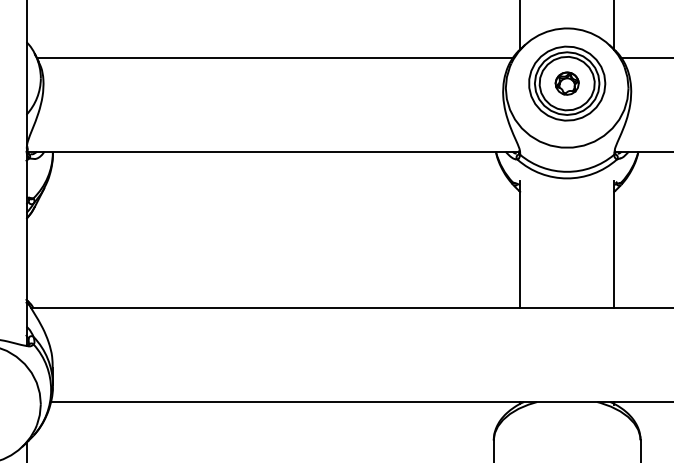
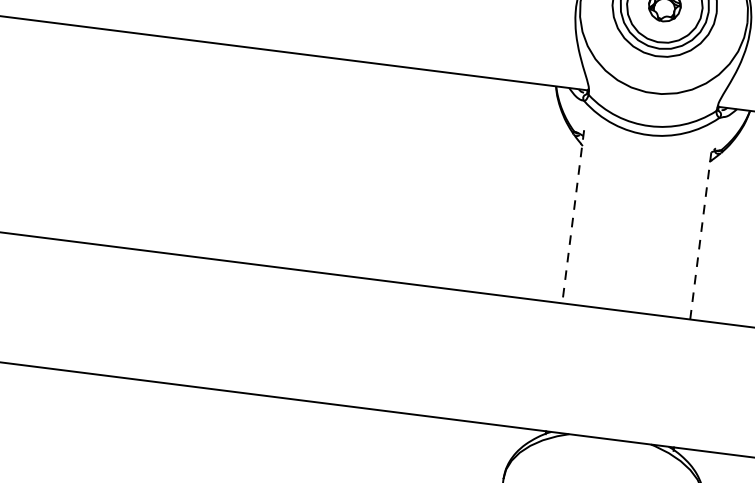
line: (520, 244) -> (573, 216), solid -> dashed
line: (614, 244) -> (701, 233), solid -> dashed

